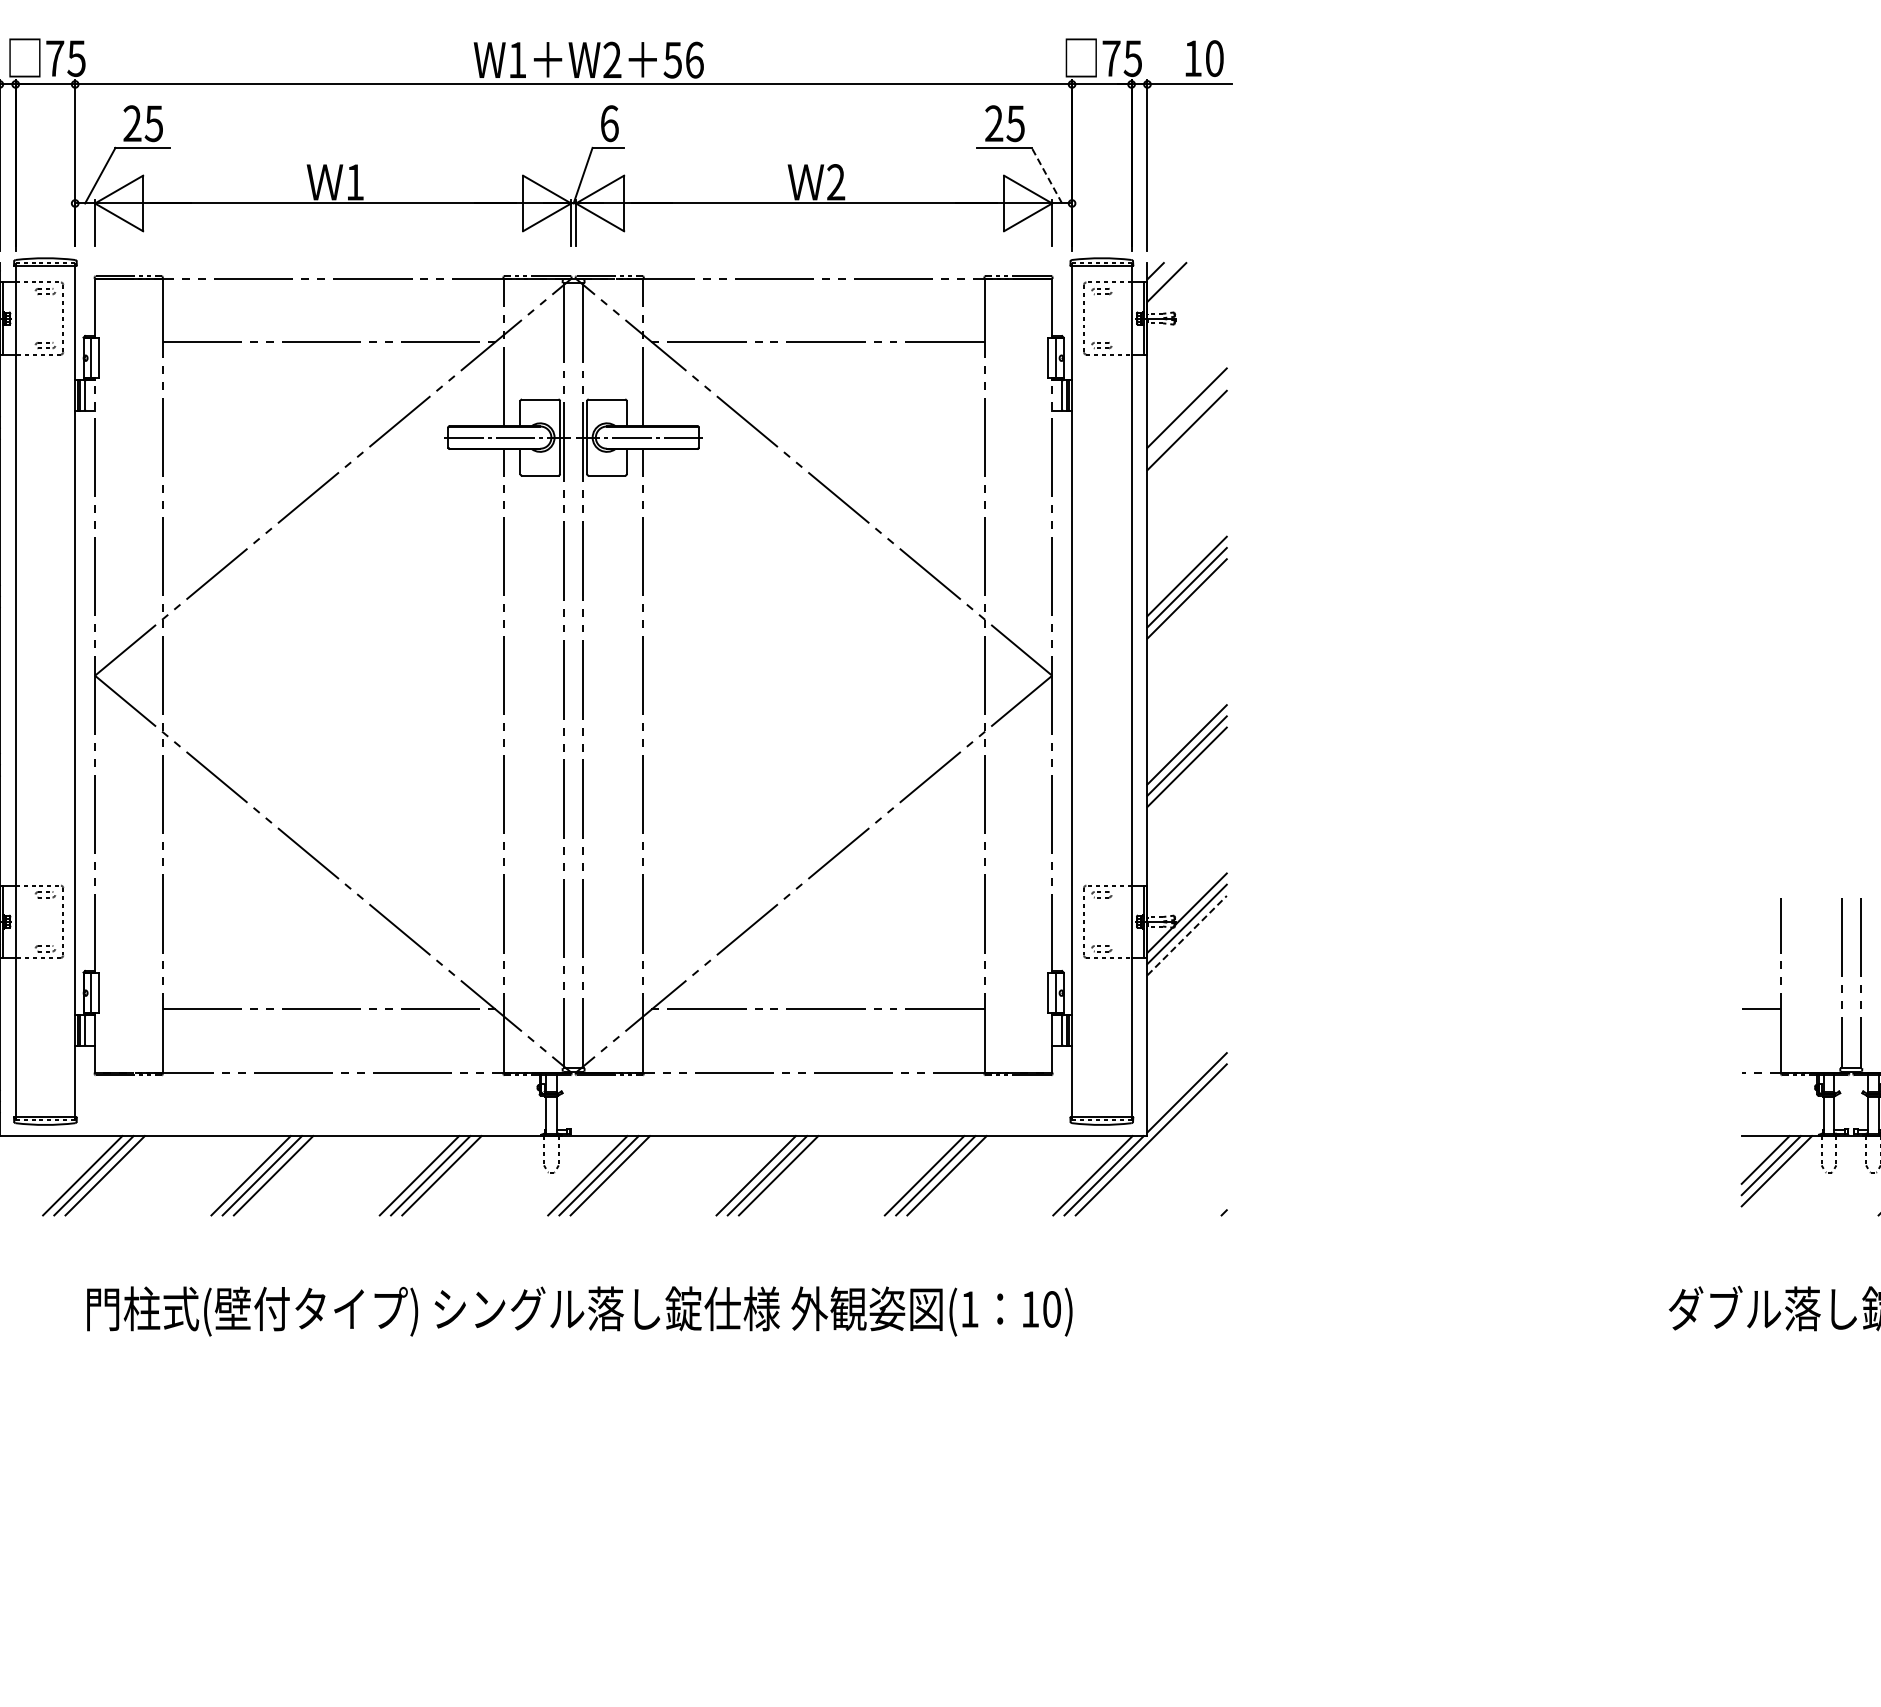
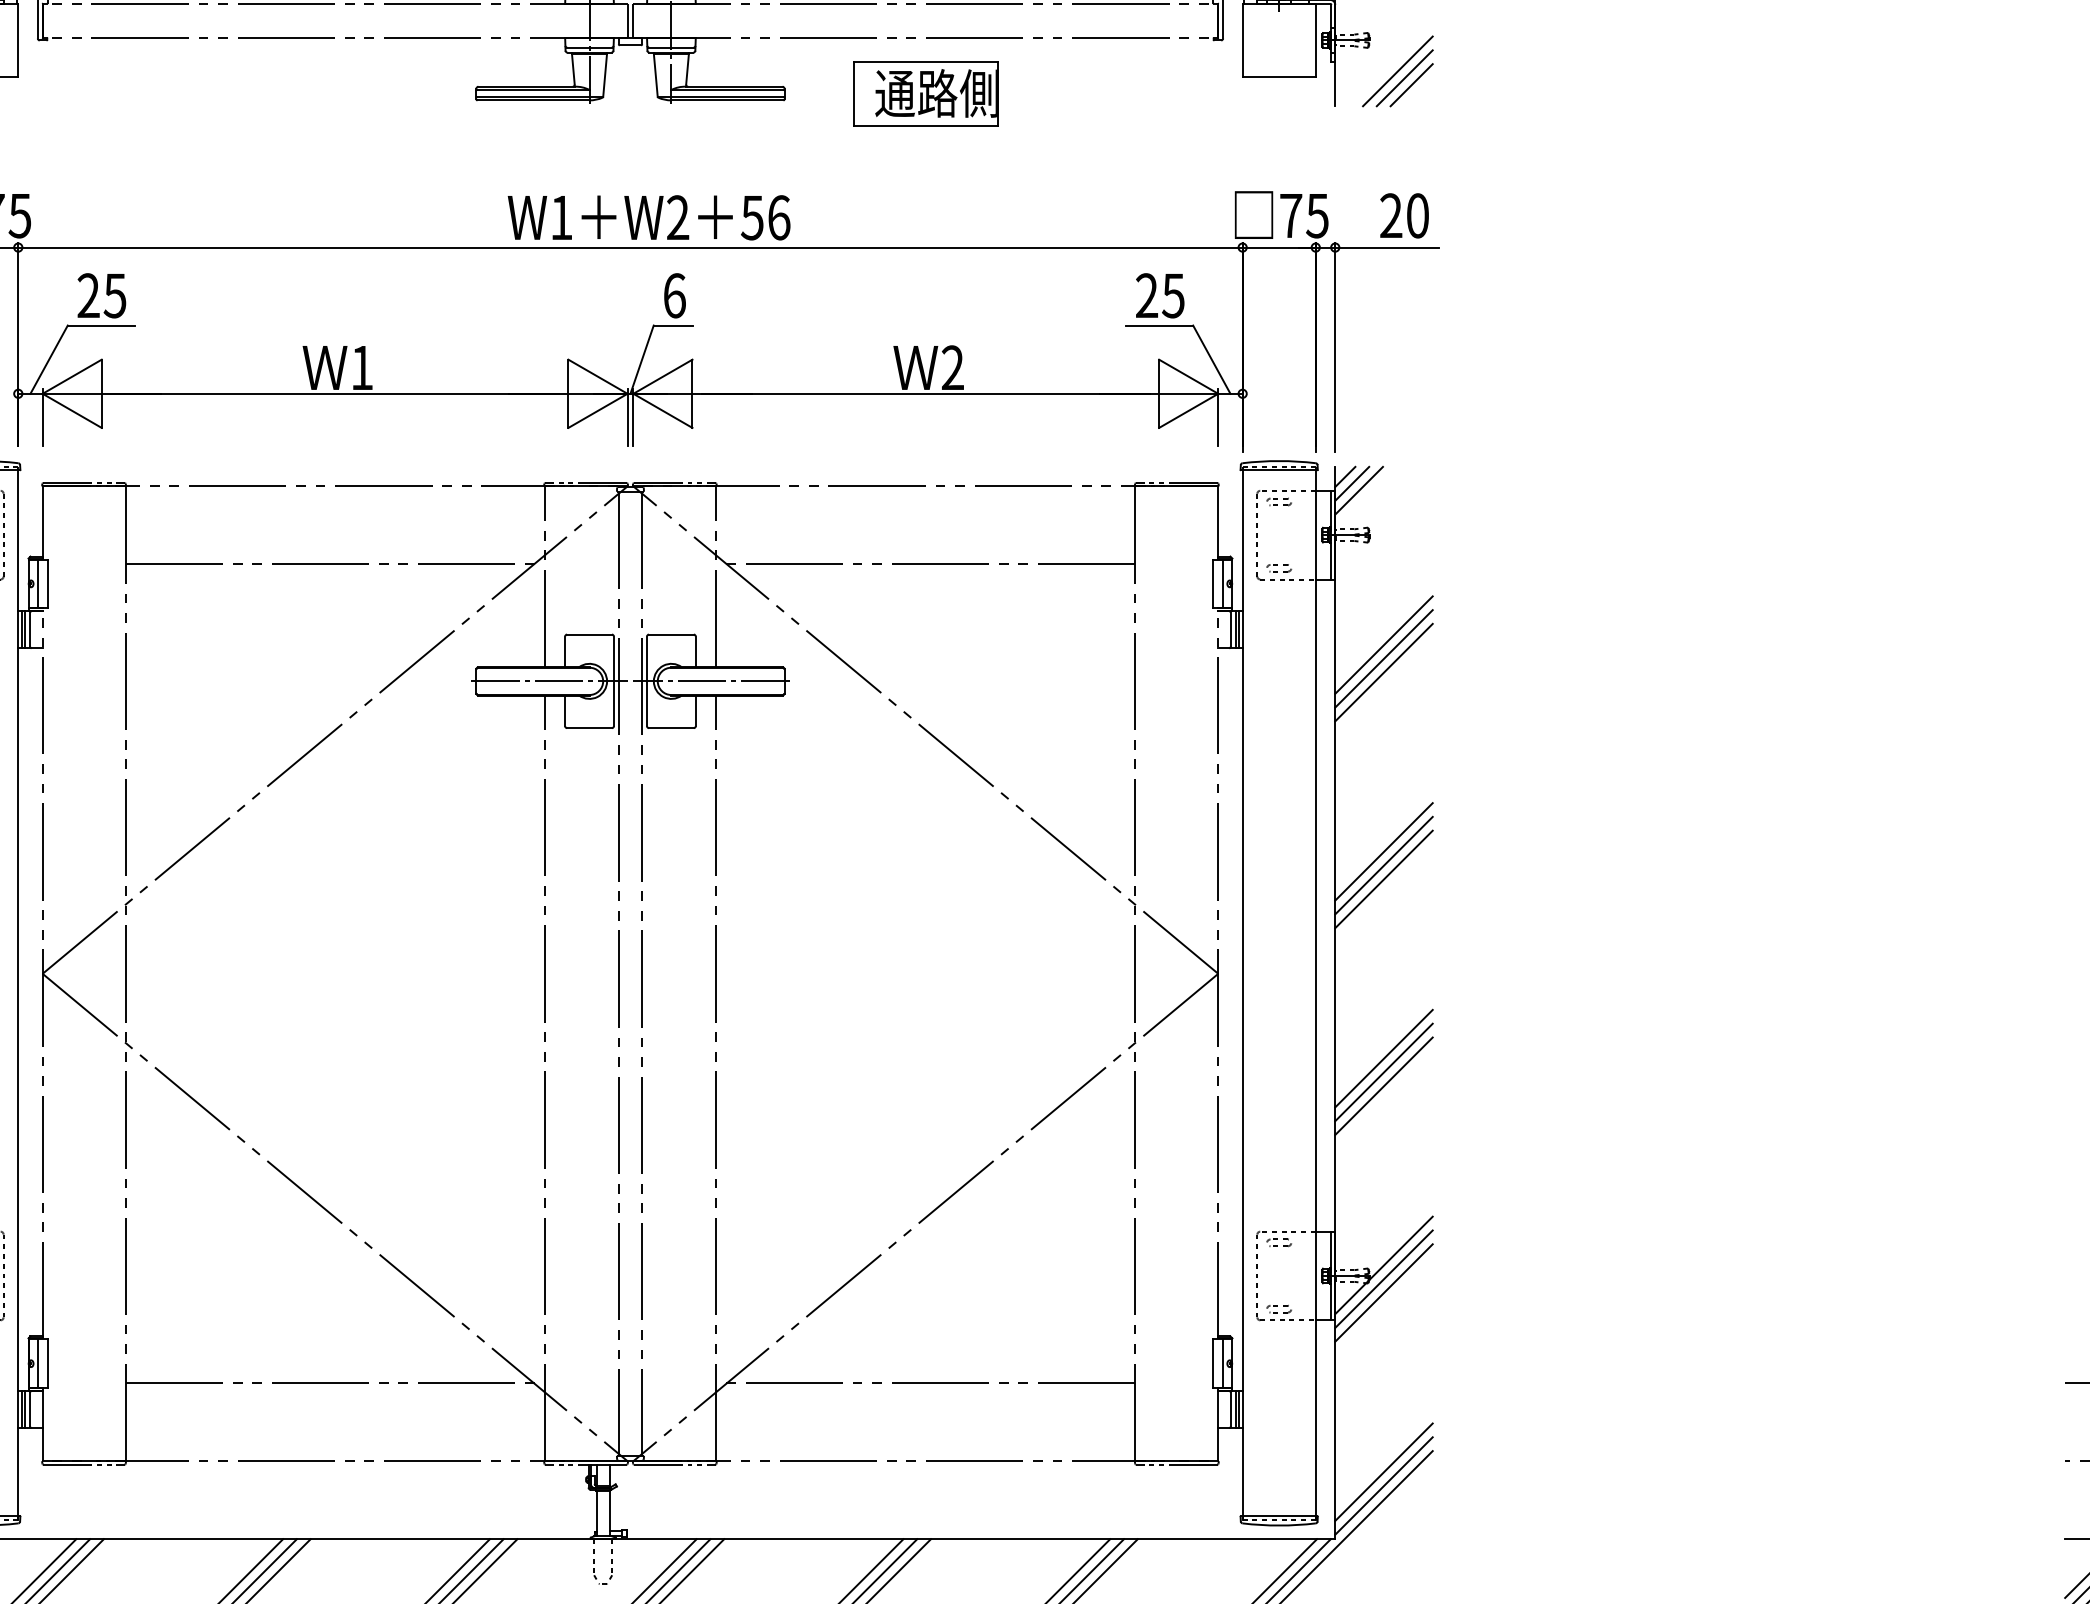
text: (1192, 58) -> (1390, 215), 10 -> 20
line: (1046, 175) -> (1211, 359), dashed -> solid
line: (1161, 276) -> (1352, 483), added
line: (1186, 418) -> (1383, 657), added
line: (1187, 935) -> (1384, 1292), dashed -> solid
line: (1186, 1081) -> (1383, 1472), added

